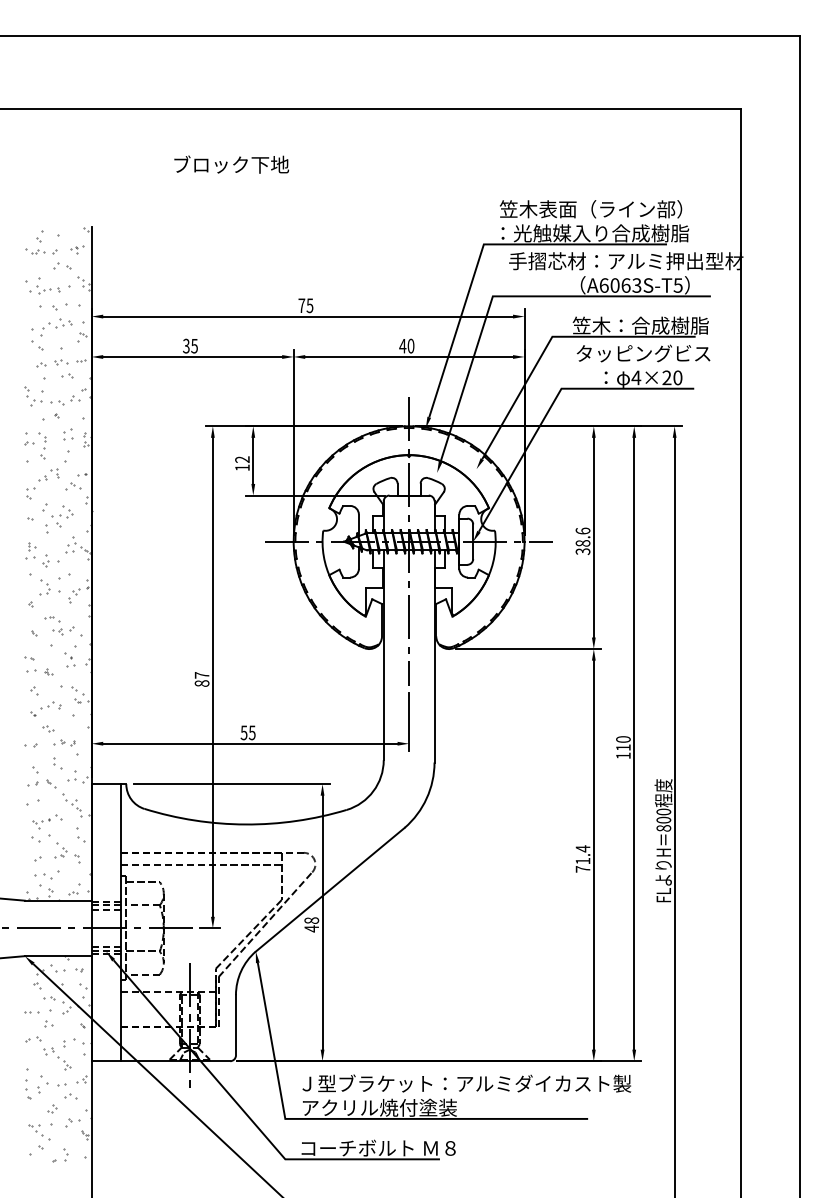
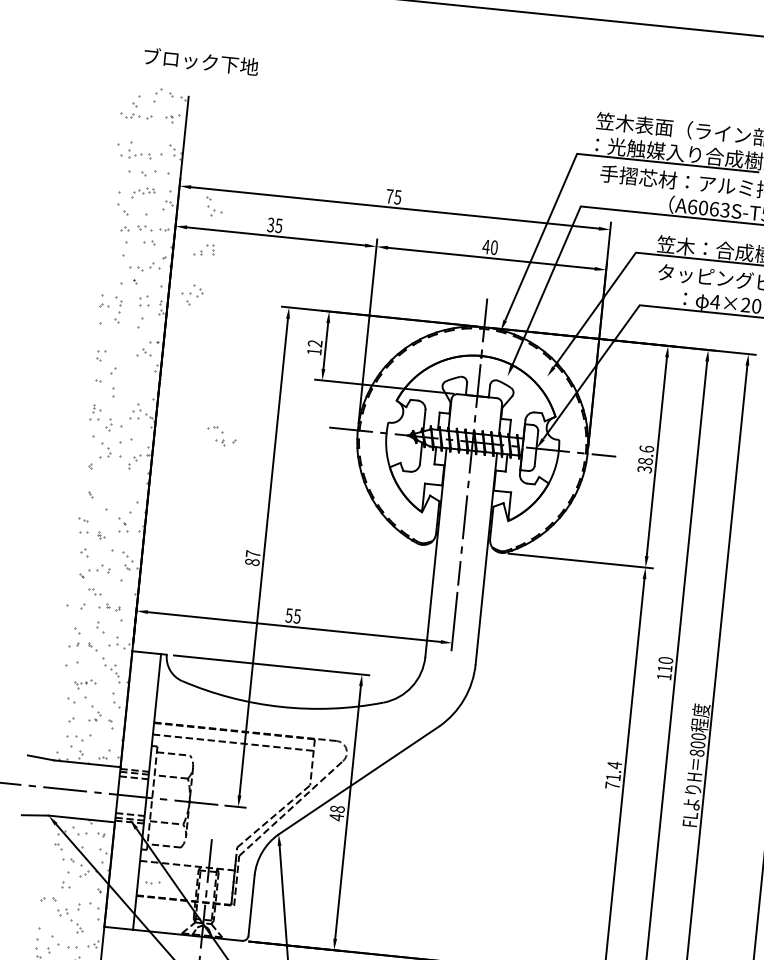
text: (231, 164) -> (201, 61), moved
part: (62, 265) -> (164, 91), moved
part: (56, 327) -> (143, 193), size x0.7
part: (33, 396) -> (214, 206), moved
part: (48, 474) -> (204, 249), moved
part: (62, 516) -> (192, 294), moved
part: (59, 625) -> (222, 436), moved
part: (30, 745) -> (75, 606), size x1.6
part: (47, 821) -> (84, 683), size x0.7
part: (31, 1012) -> (151, 882), moved

